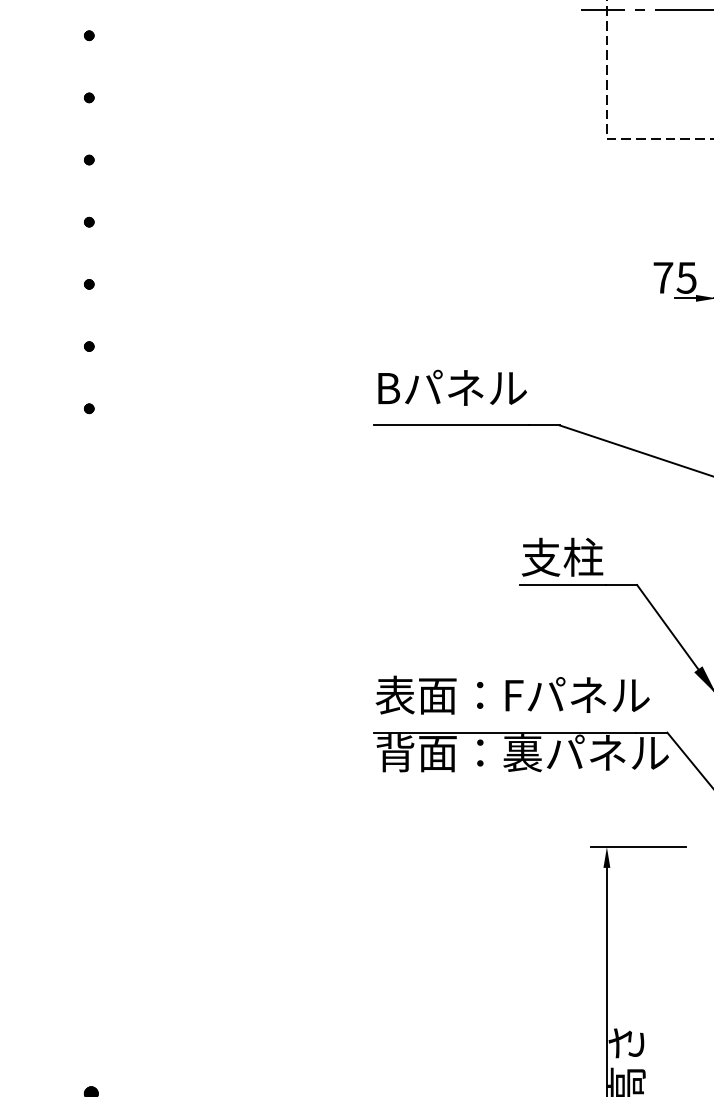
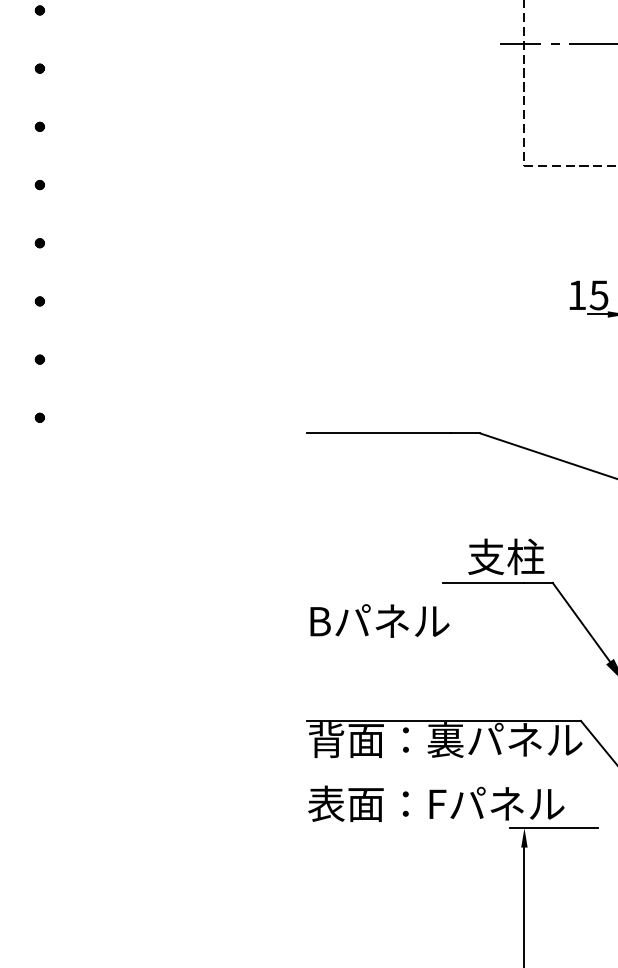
text: (663, 277) -> (577, 294), 75 -> 15
text: (452, 387) -> (379, 620), moved
text: (562, 556) -> (506, 556), moved
text: (512, 694) -> (436, 803), moved

